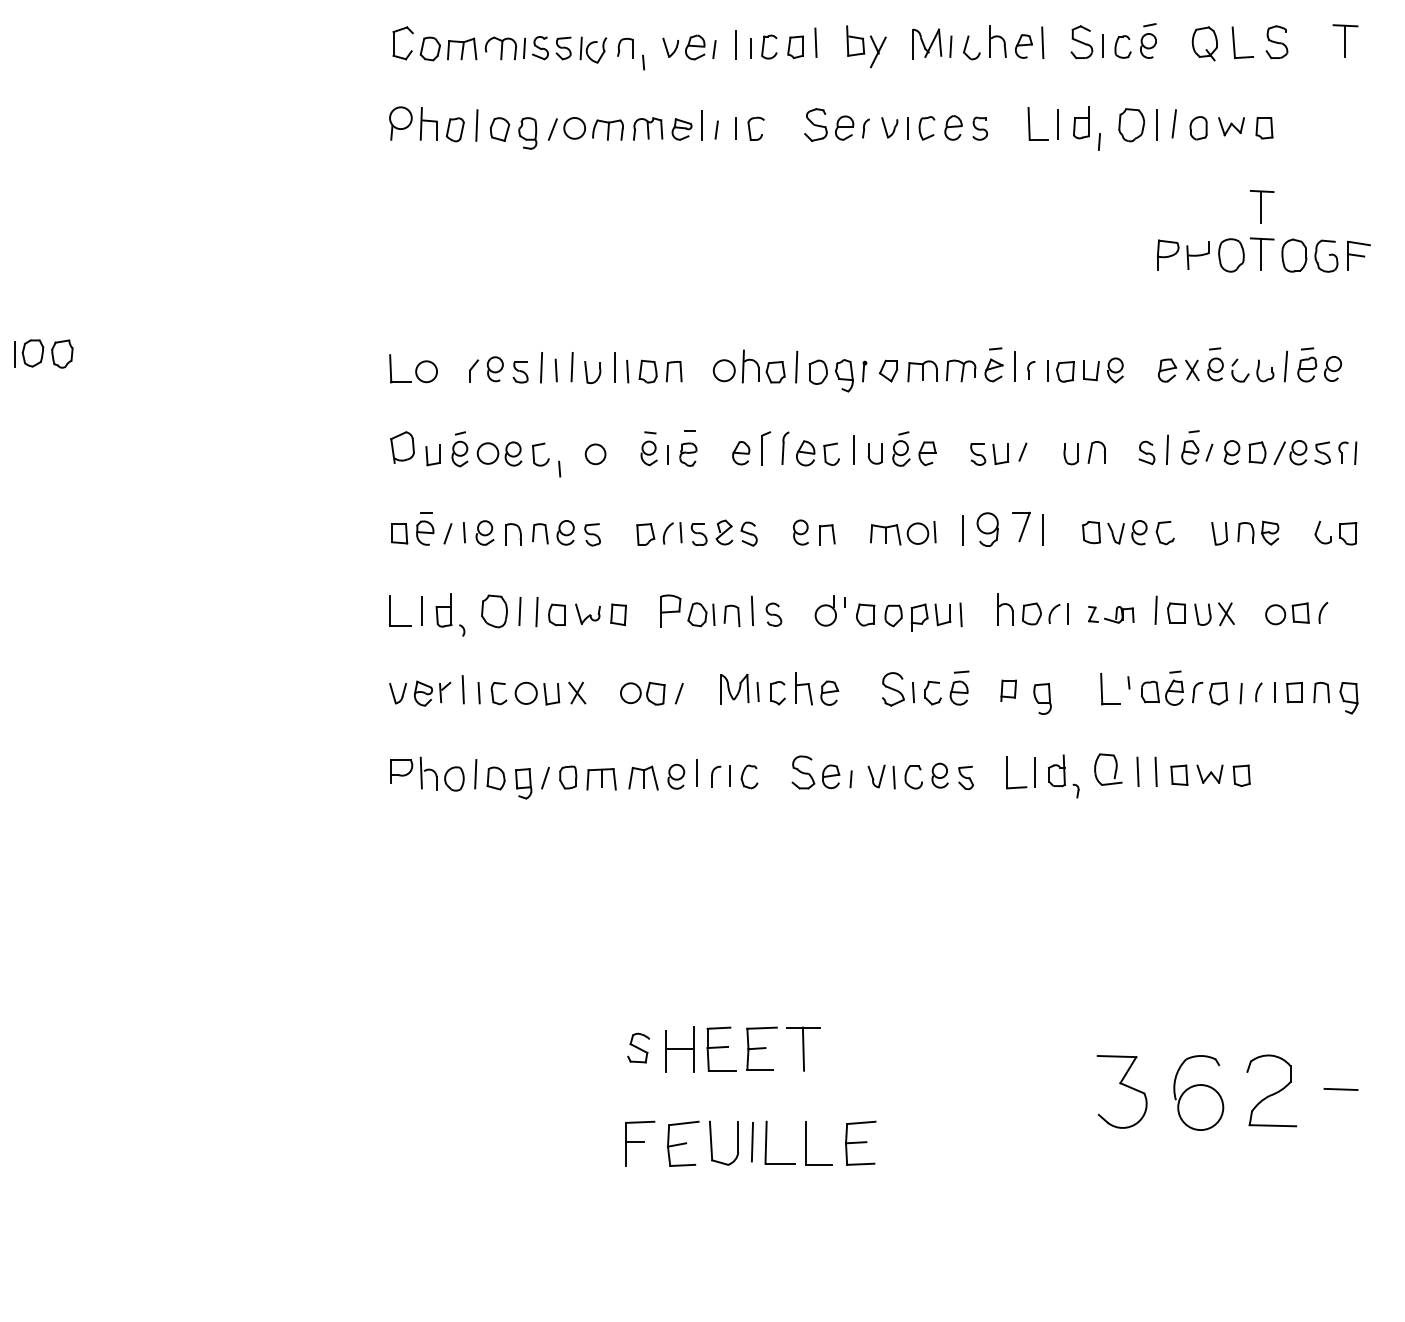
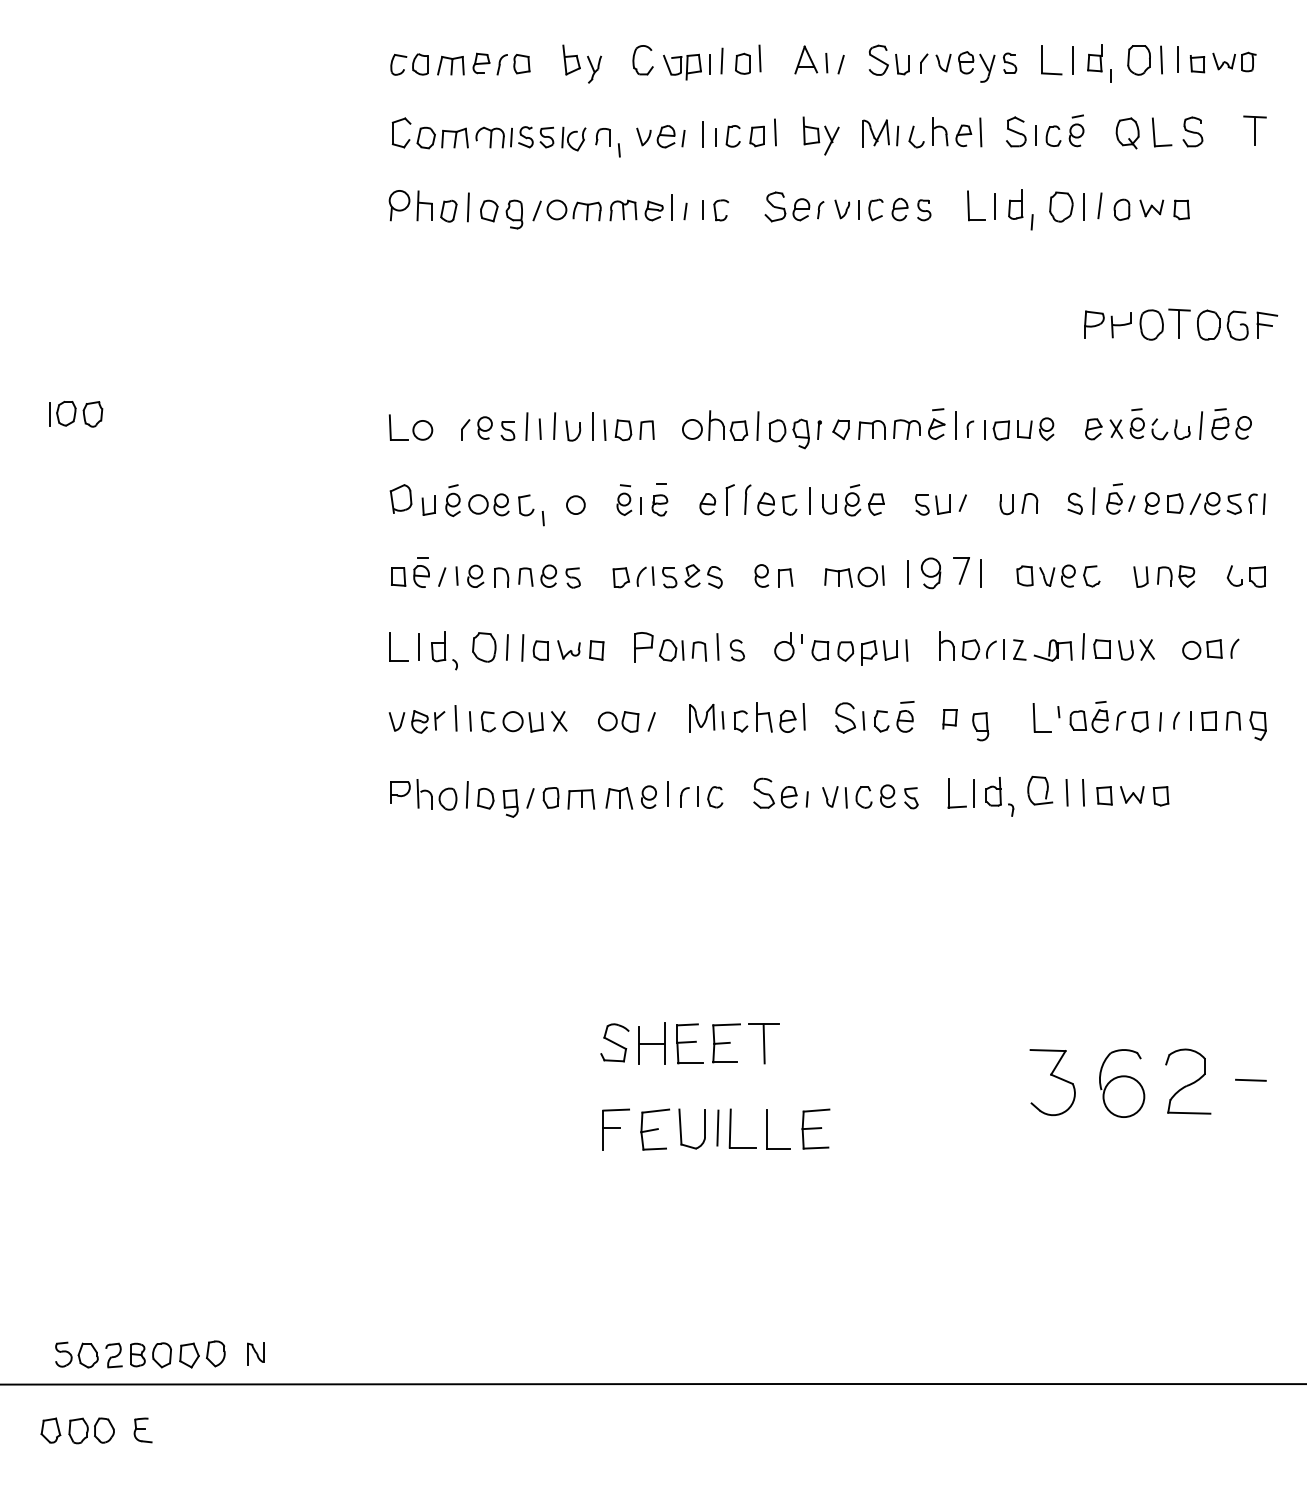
part: (1262, 206) -> (1179, 280), removed
part: (1110, 614) -> (1042, 650), size x1.43
line: (846, 687) -> (803, 716), added
part: (638, 1047) -> (614, 1042), size x1.43

